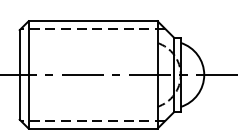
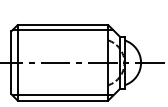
line: (92, 28) -> (62, 30), dashed -> solid
line: (92, 121) -> (62, 95), dashed -> solid

